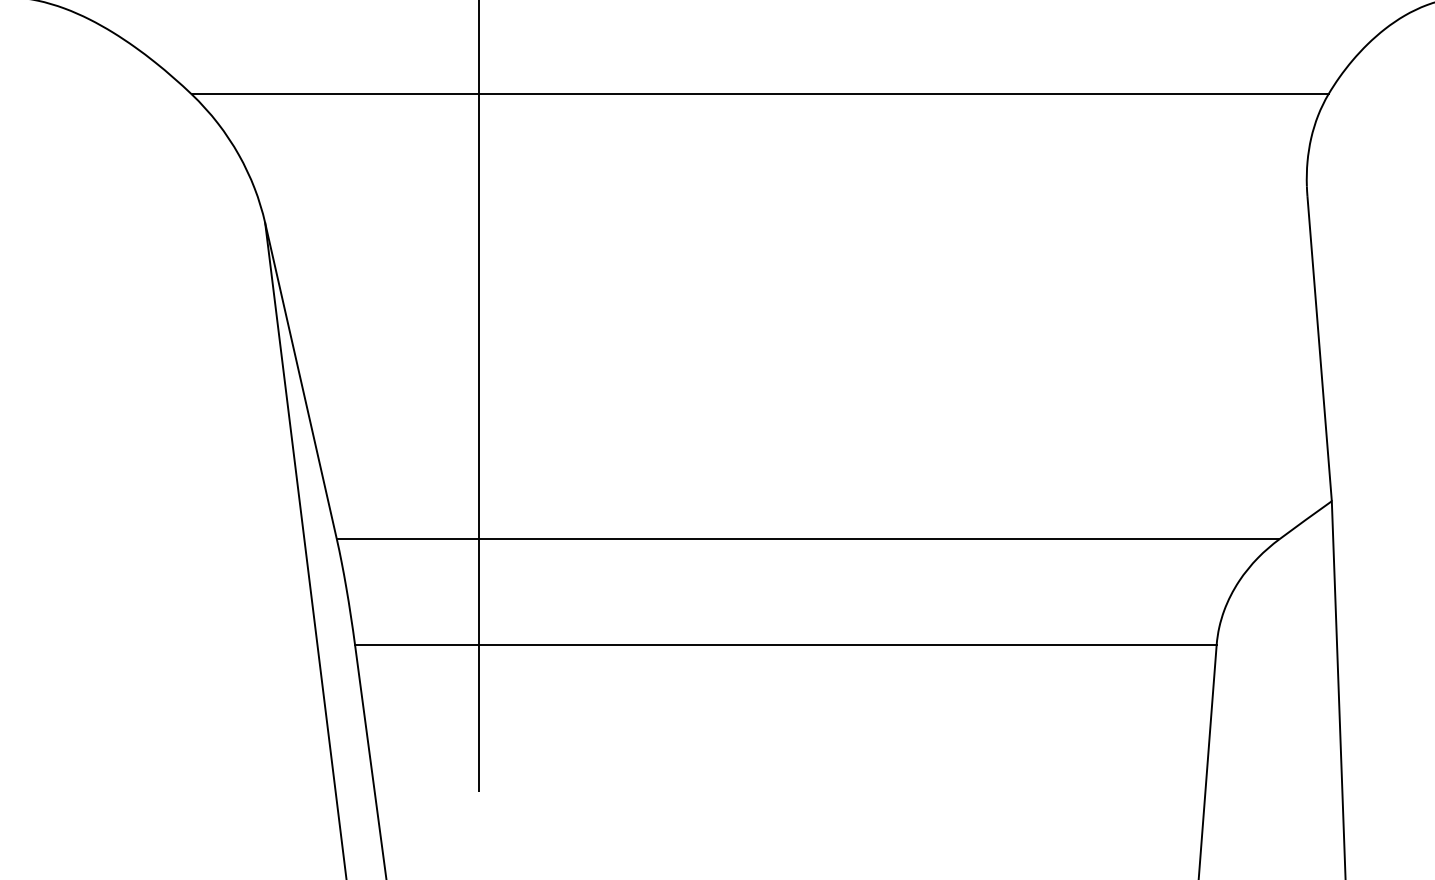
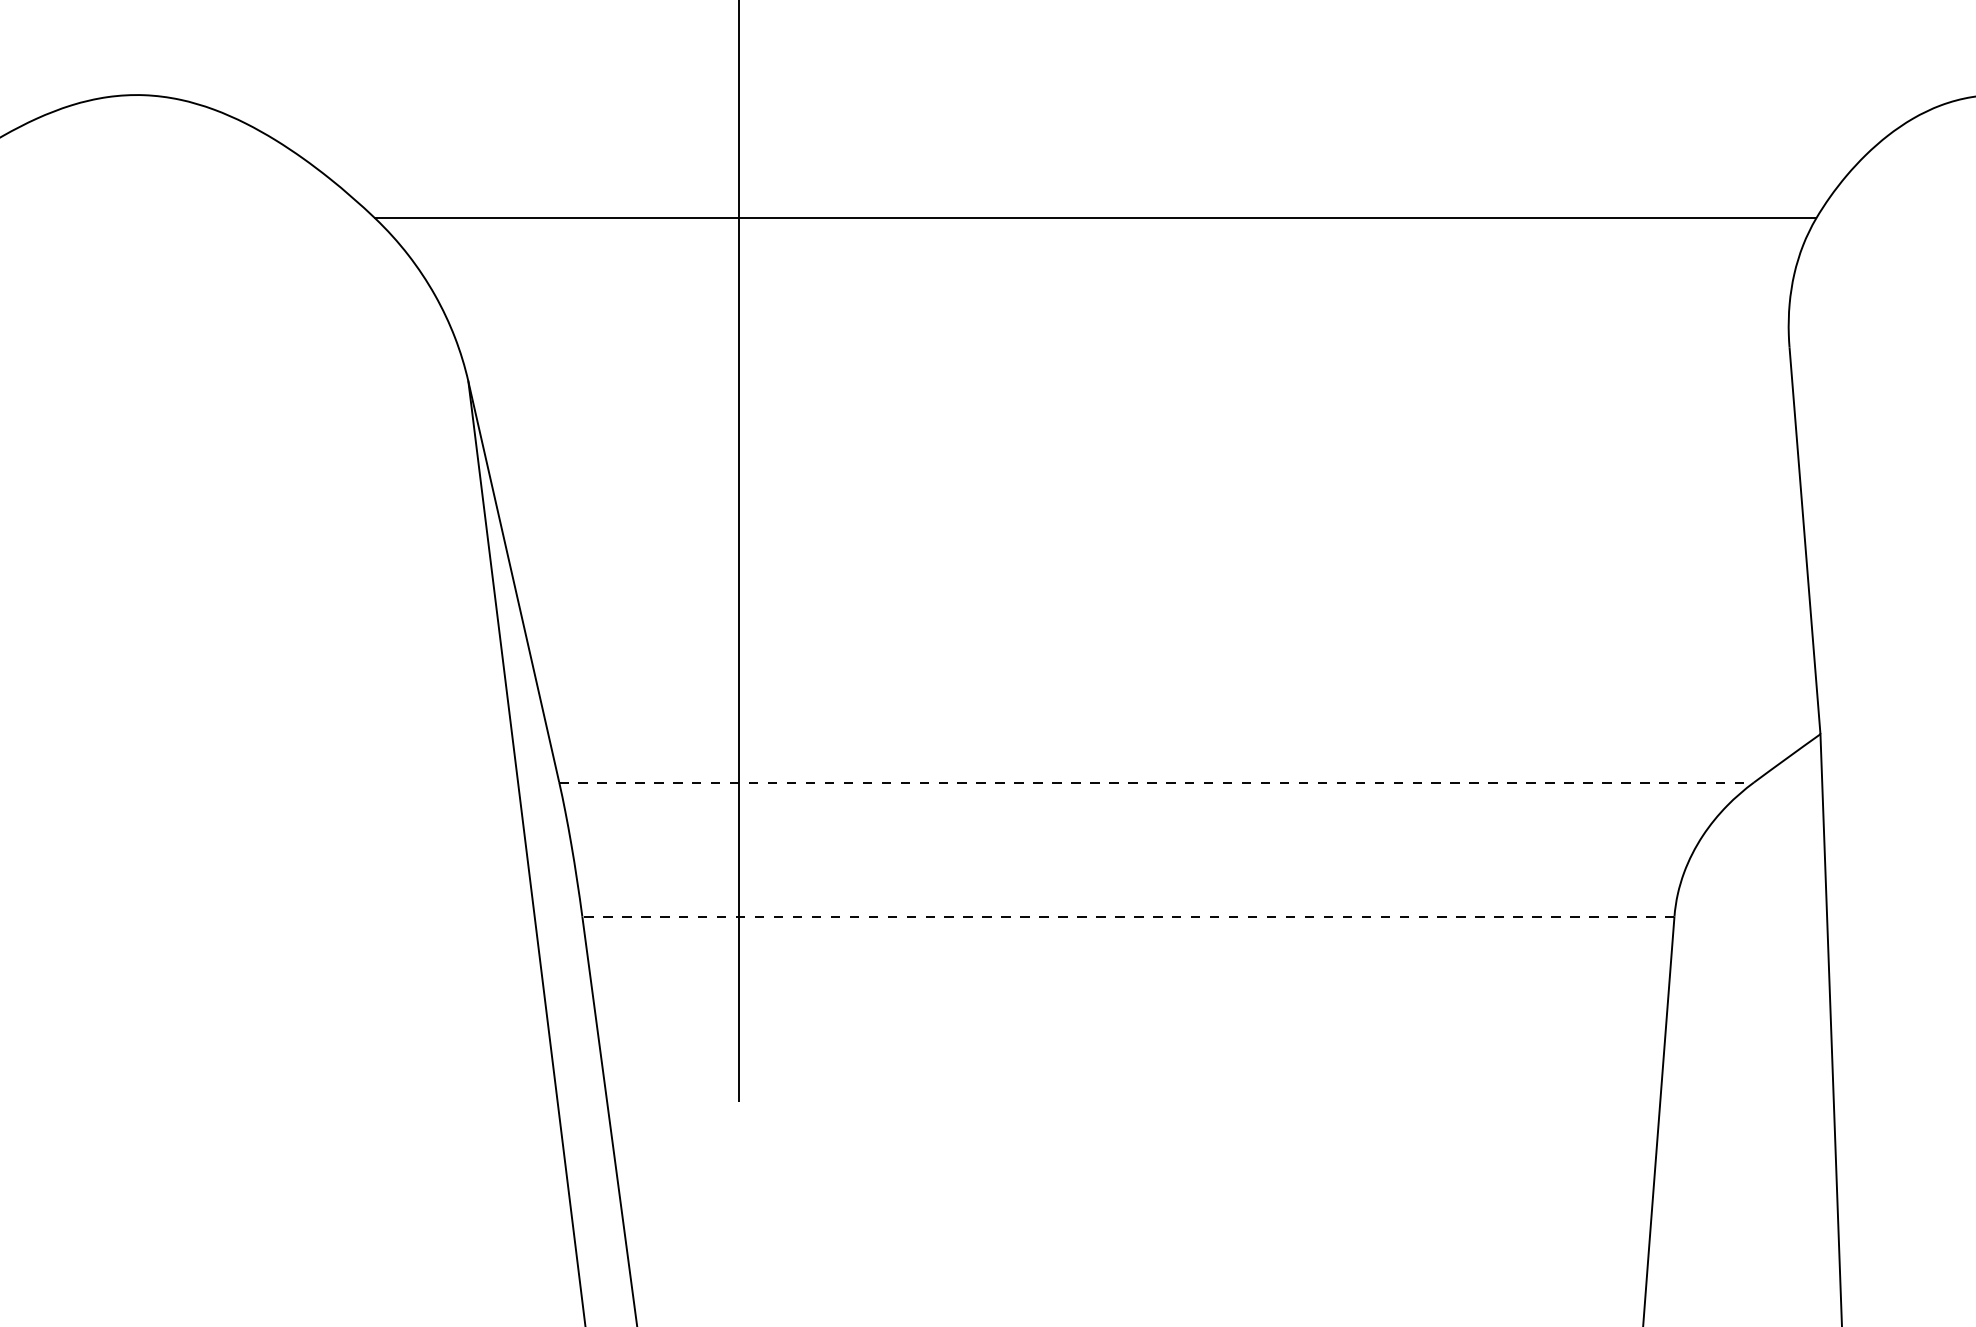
line: (808, 539) -> (1157, 782), solid -> dashed
line: (785, 645) -> (1127, 916), solid -> dashed

